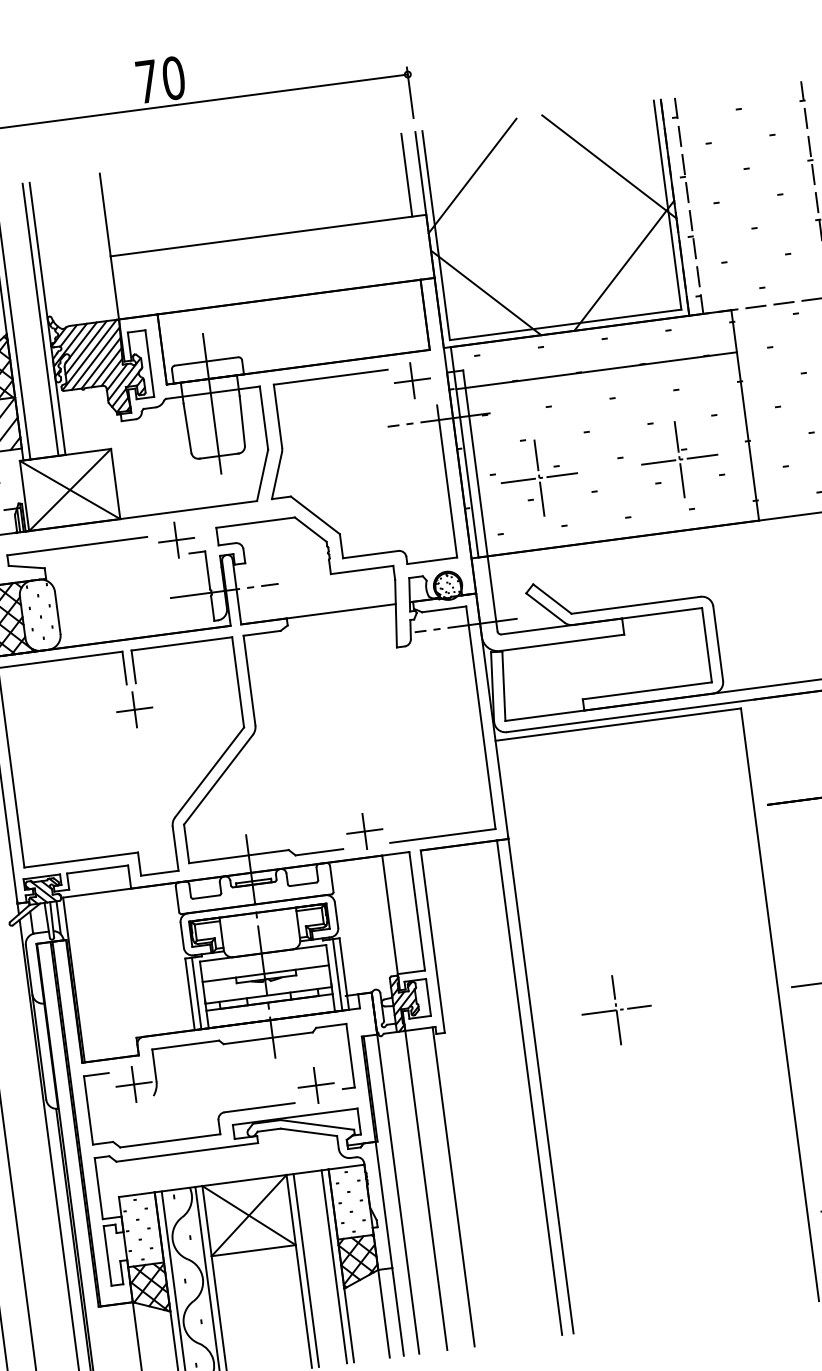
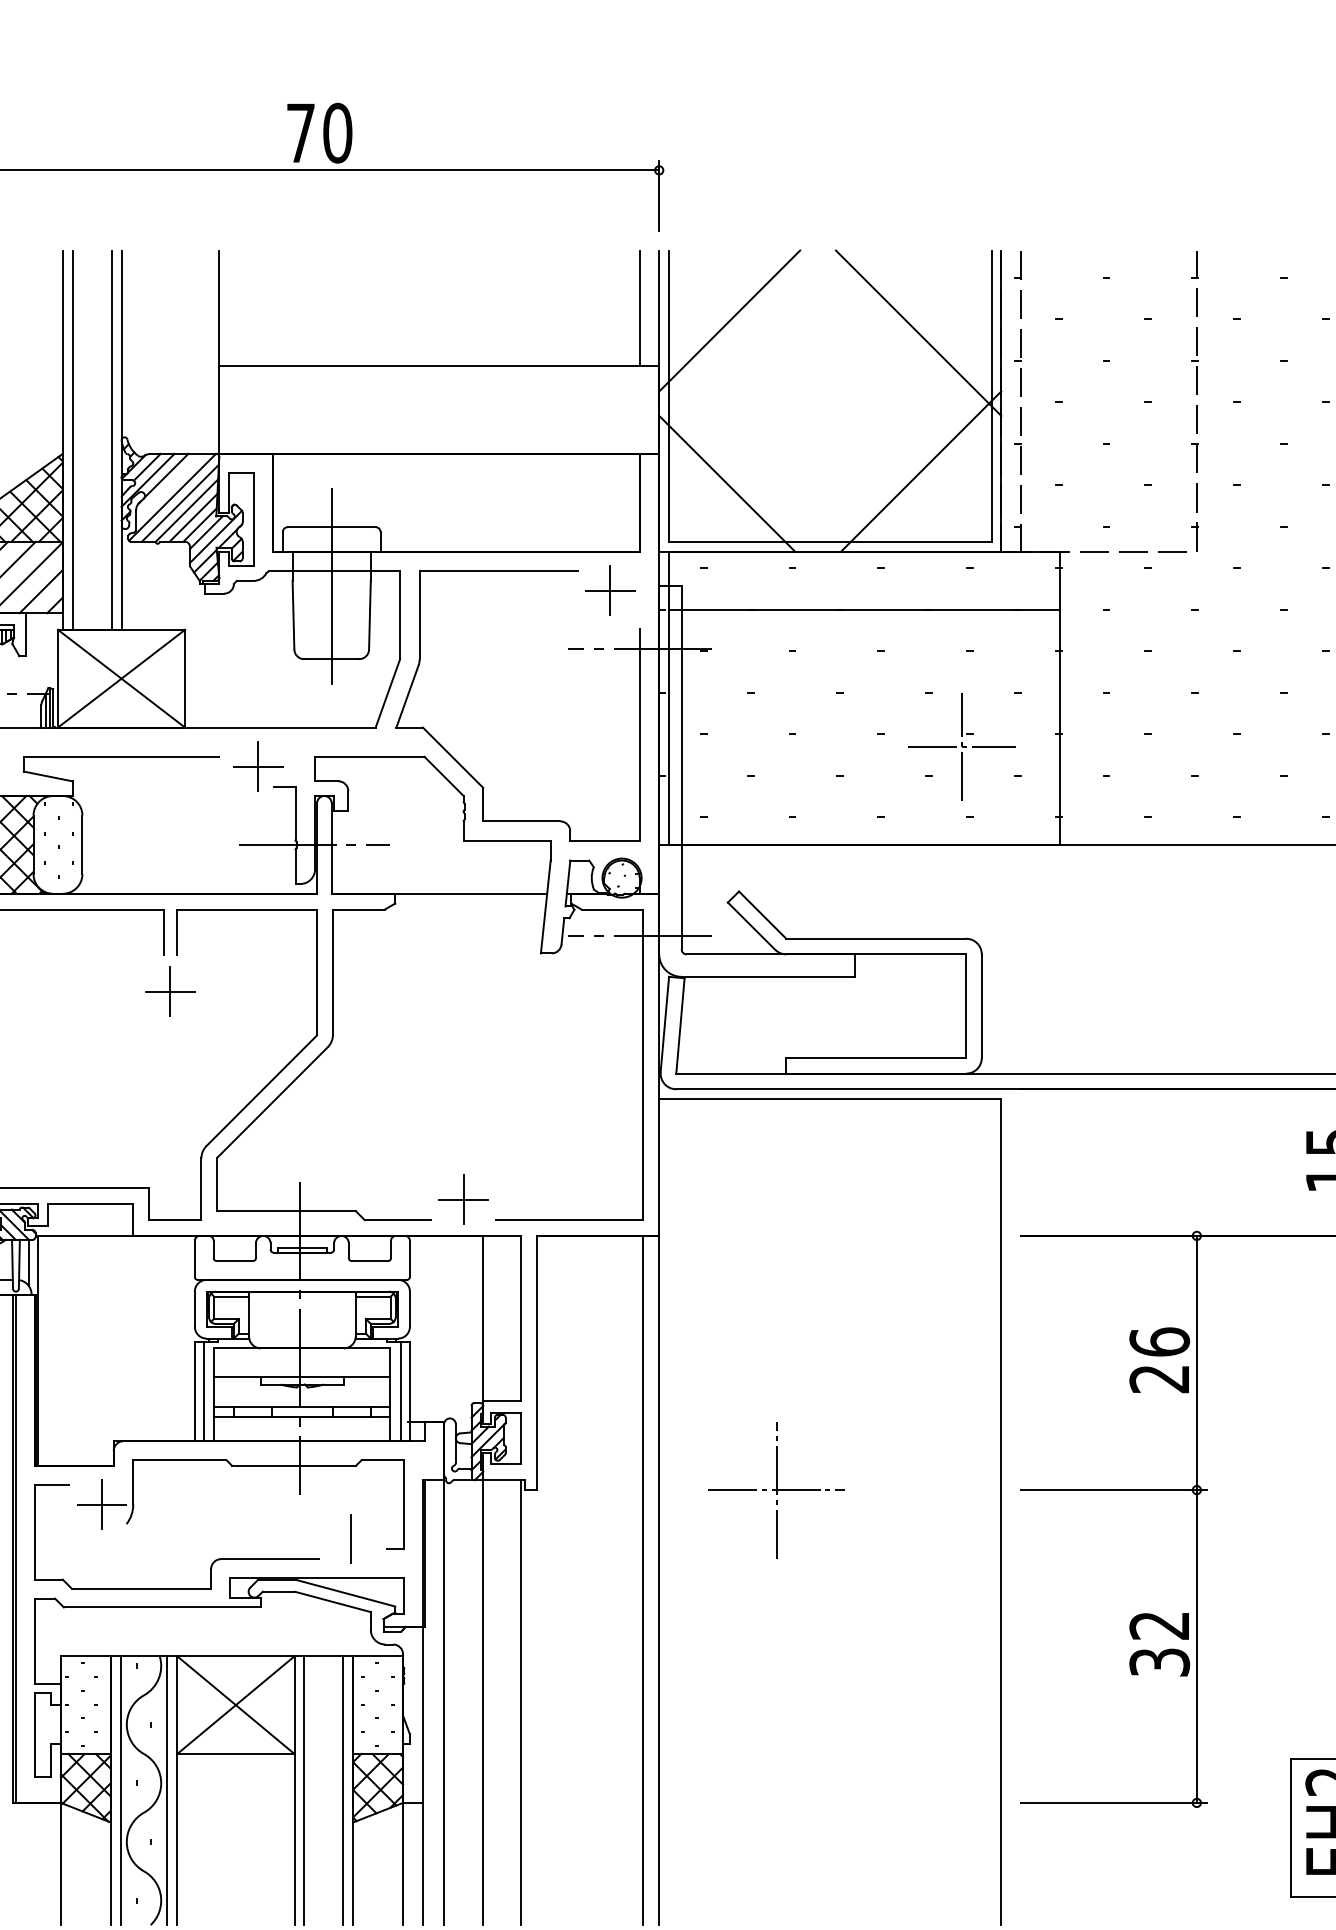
line: (86, 347) -> (169, 486), removed
part: (539, 477) -> (766, 746), removed
part: (616, 1009) -> (776, 1489), size x1.4
line: (315, 1085) -> (350, 1538), removed

